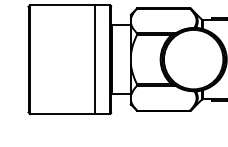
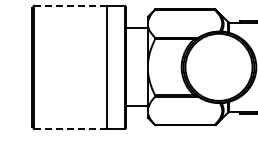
line: (62, 4) -> (70, 5), solid -> dashed
line: (63, 113) -> (71, 128), solid -> dashed

